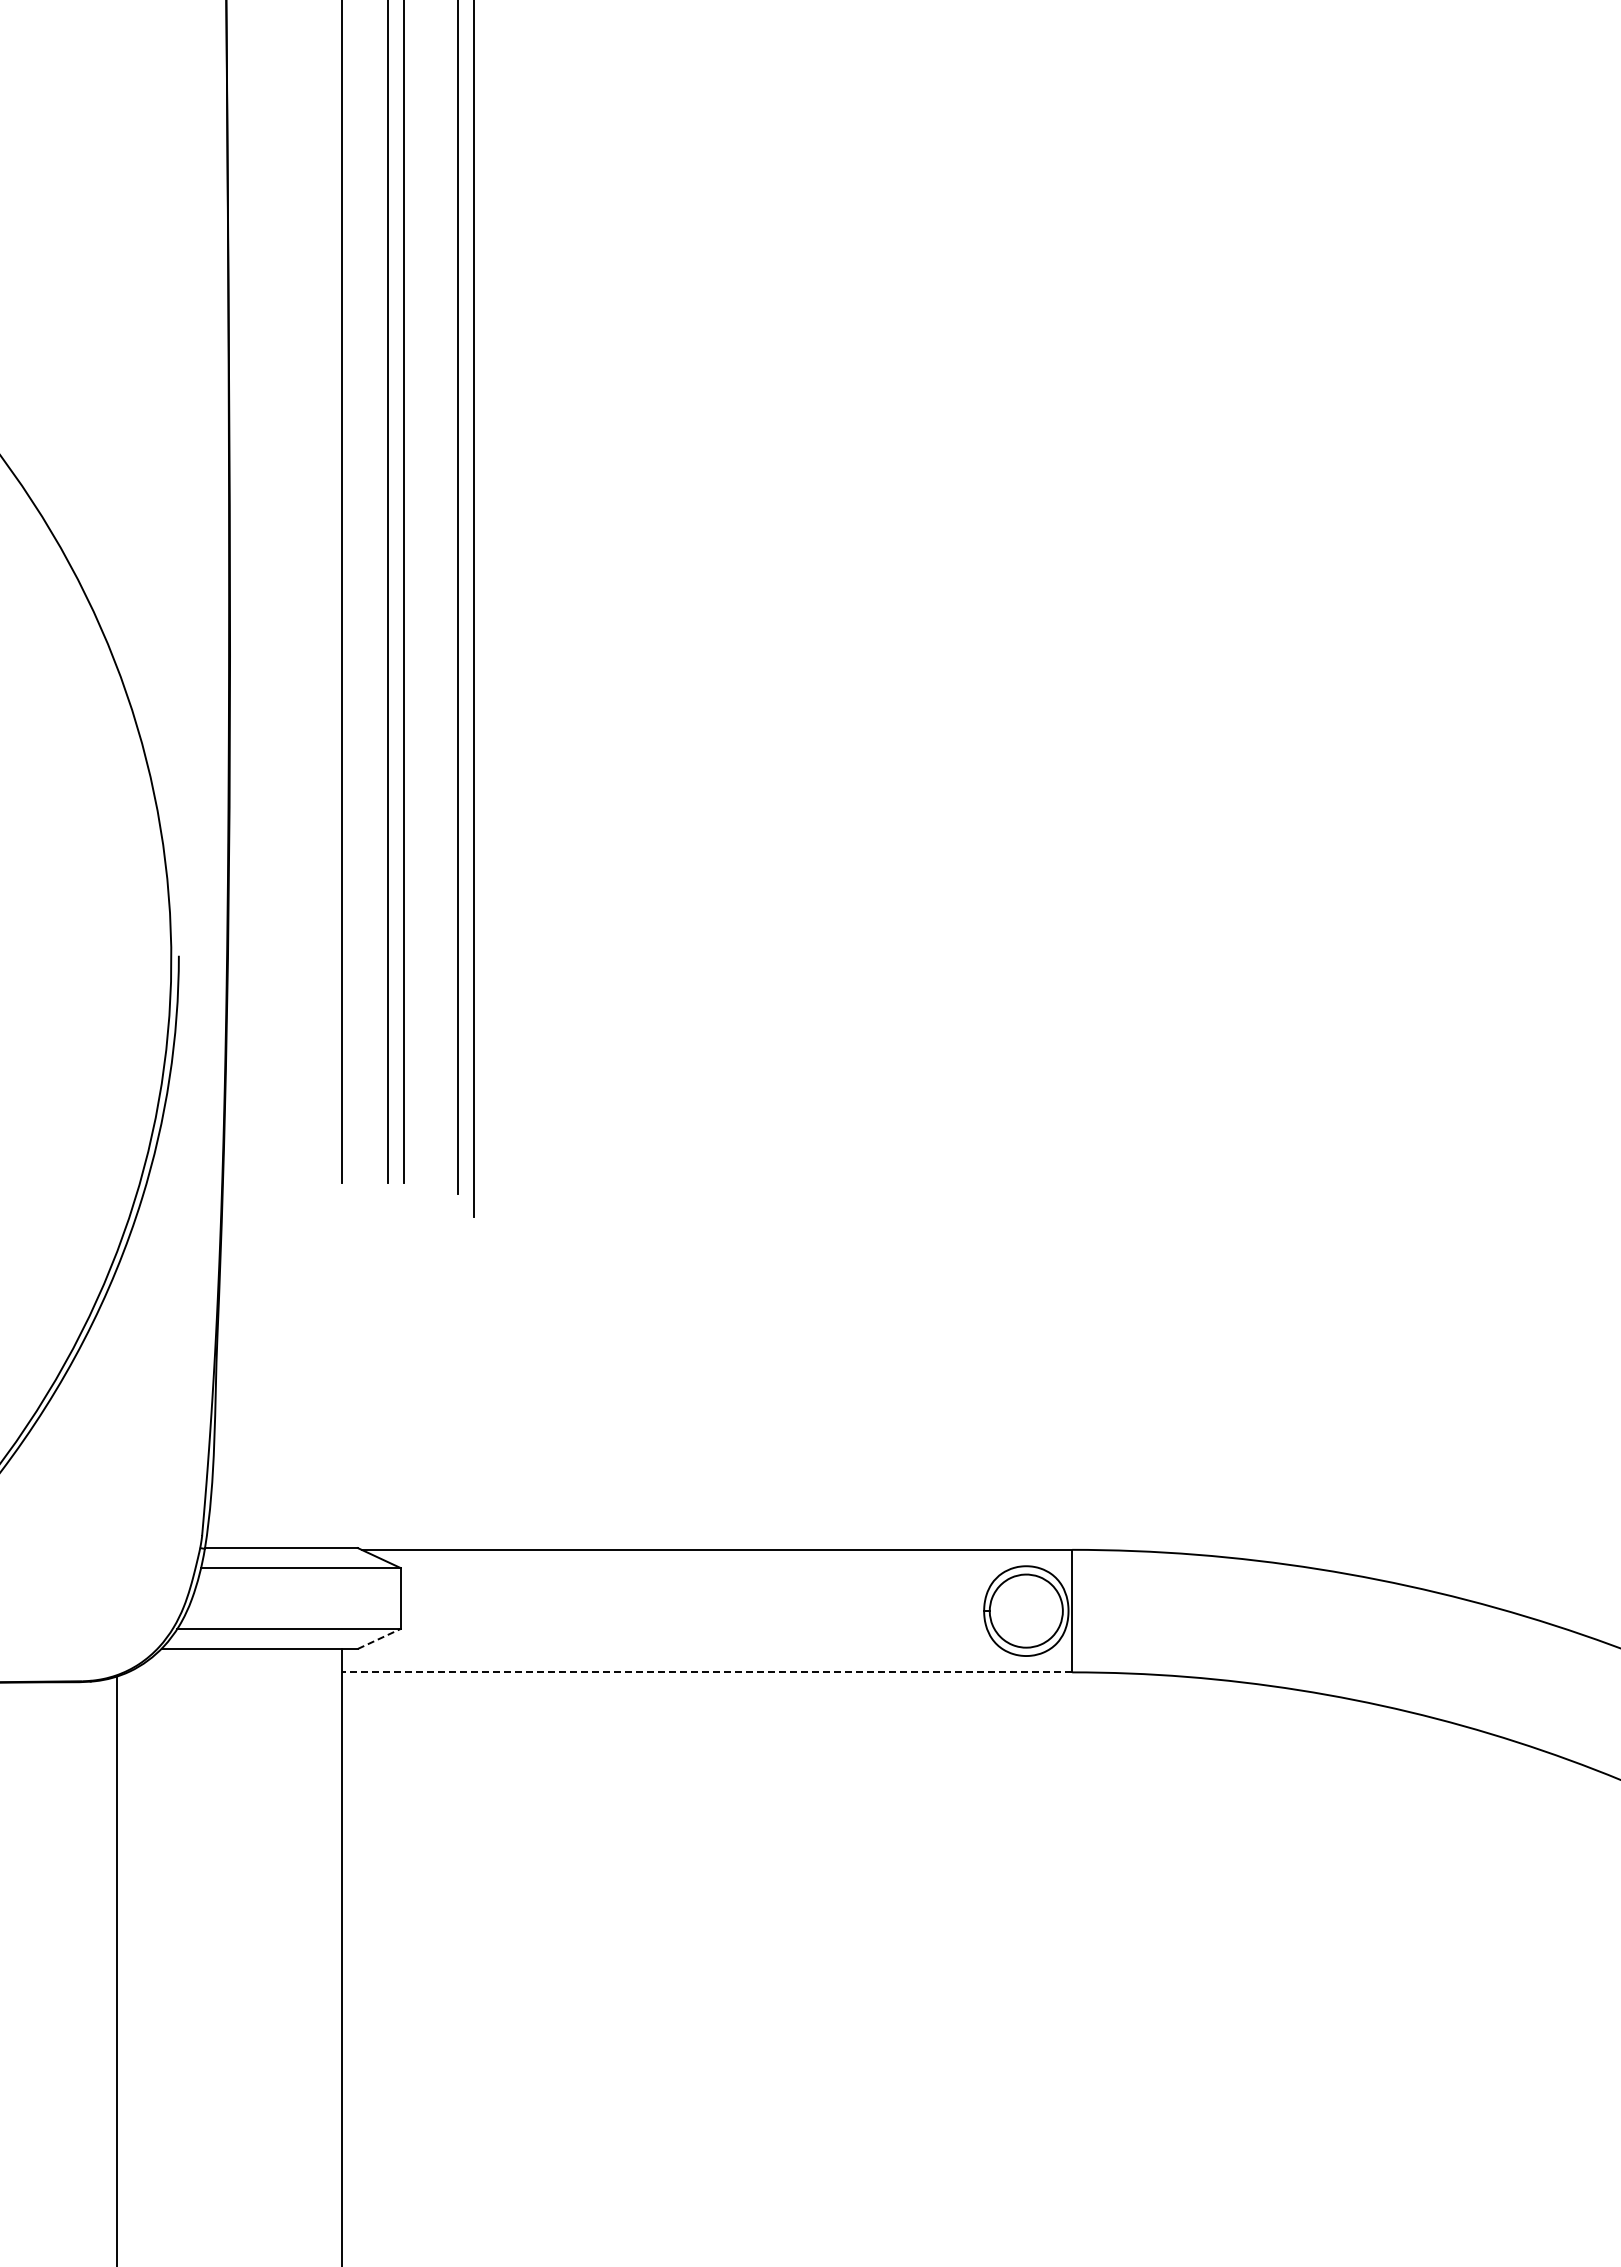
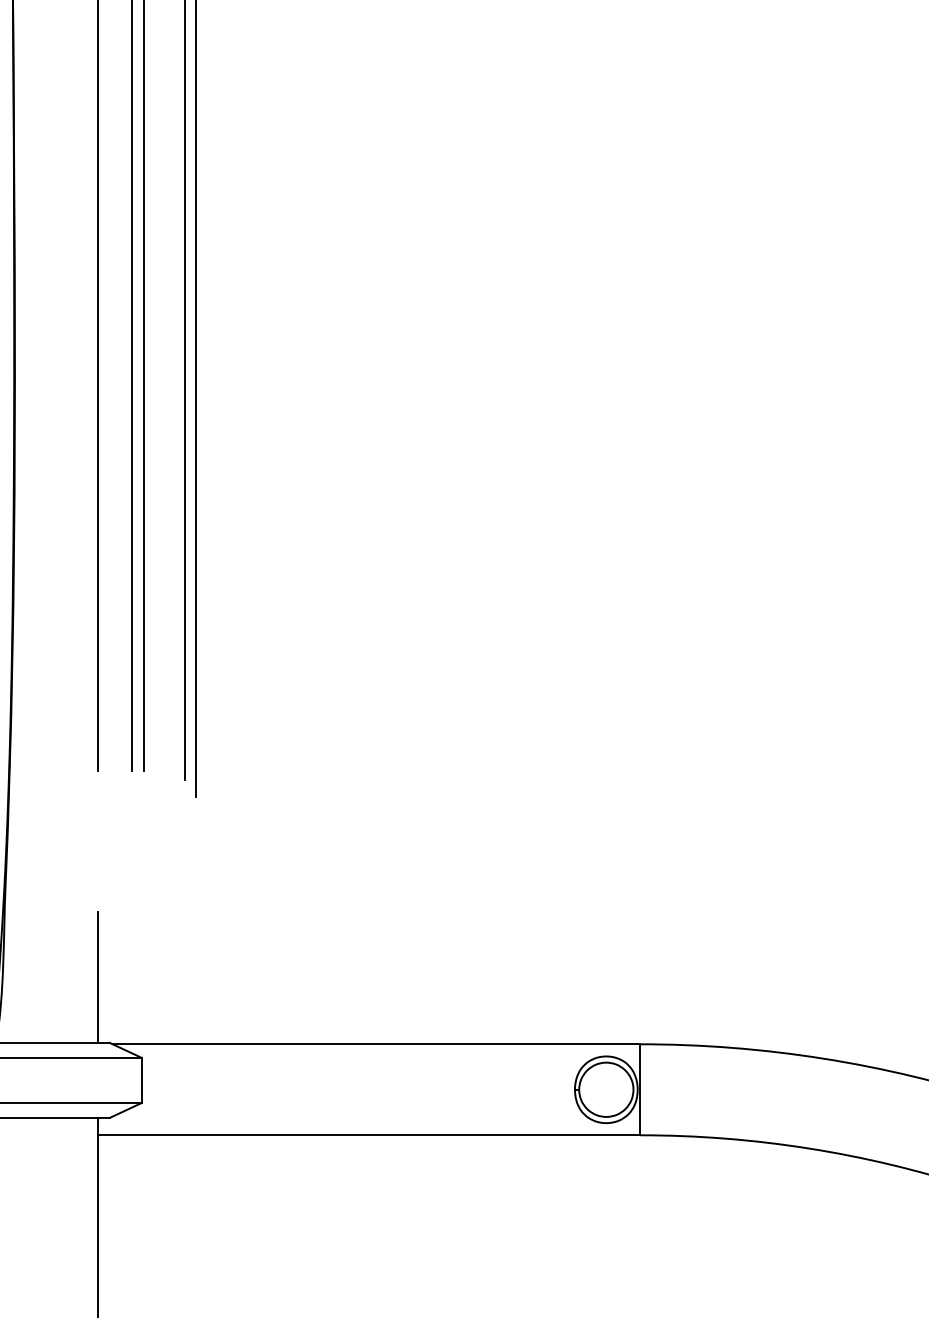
line: (341, 1460) -> (97, 977), added
line: (379, 1638) -> (125, 1110), dashed -> solid
line: (706, 1672) -> (368, 1135), dashed -> solid

